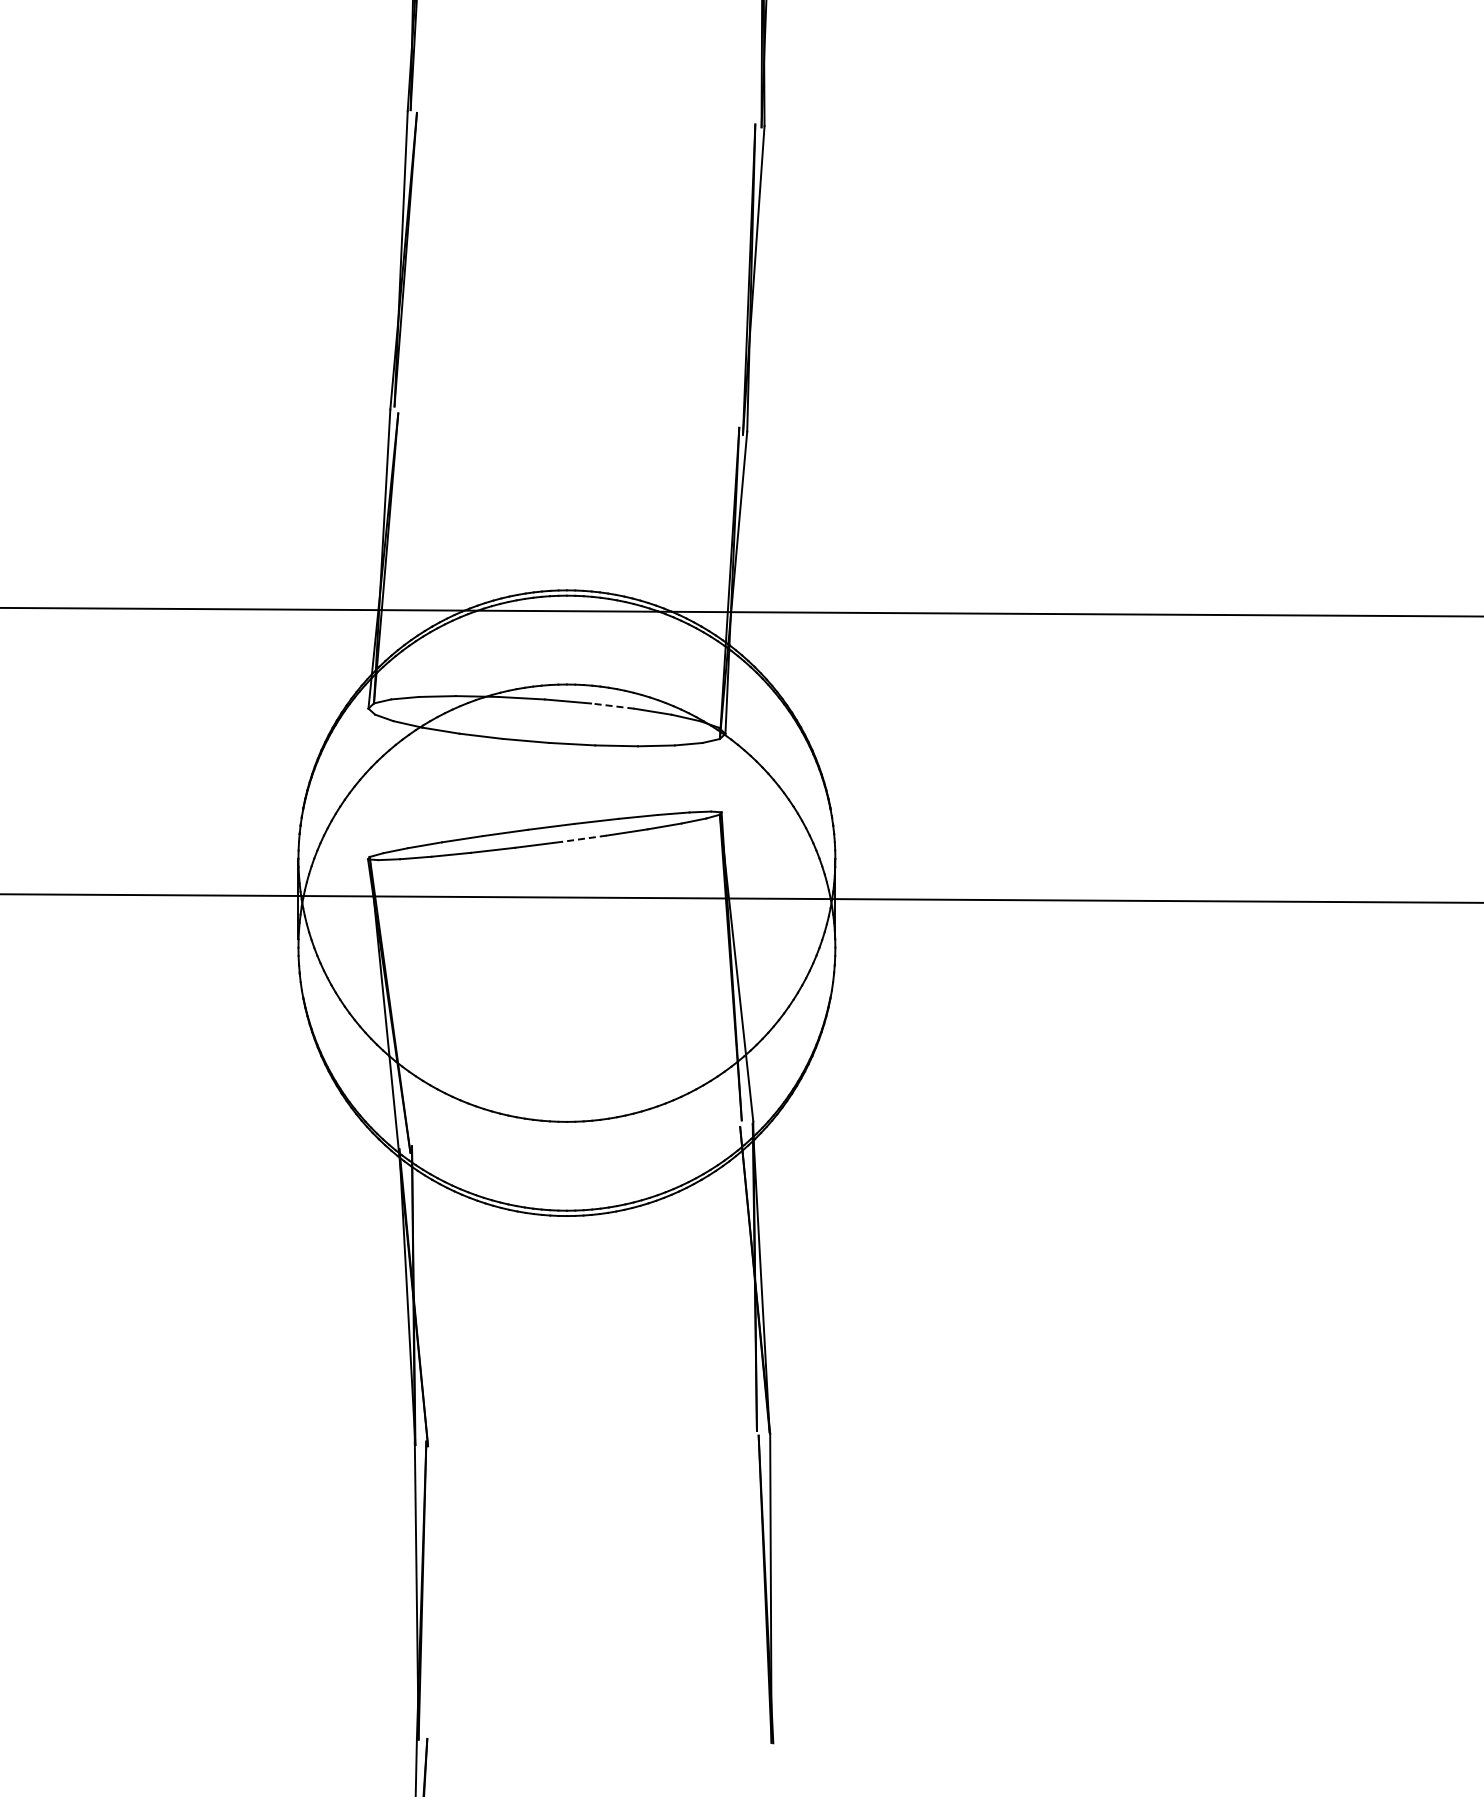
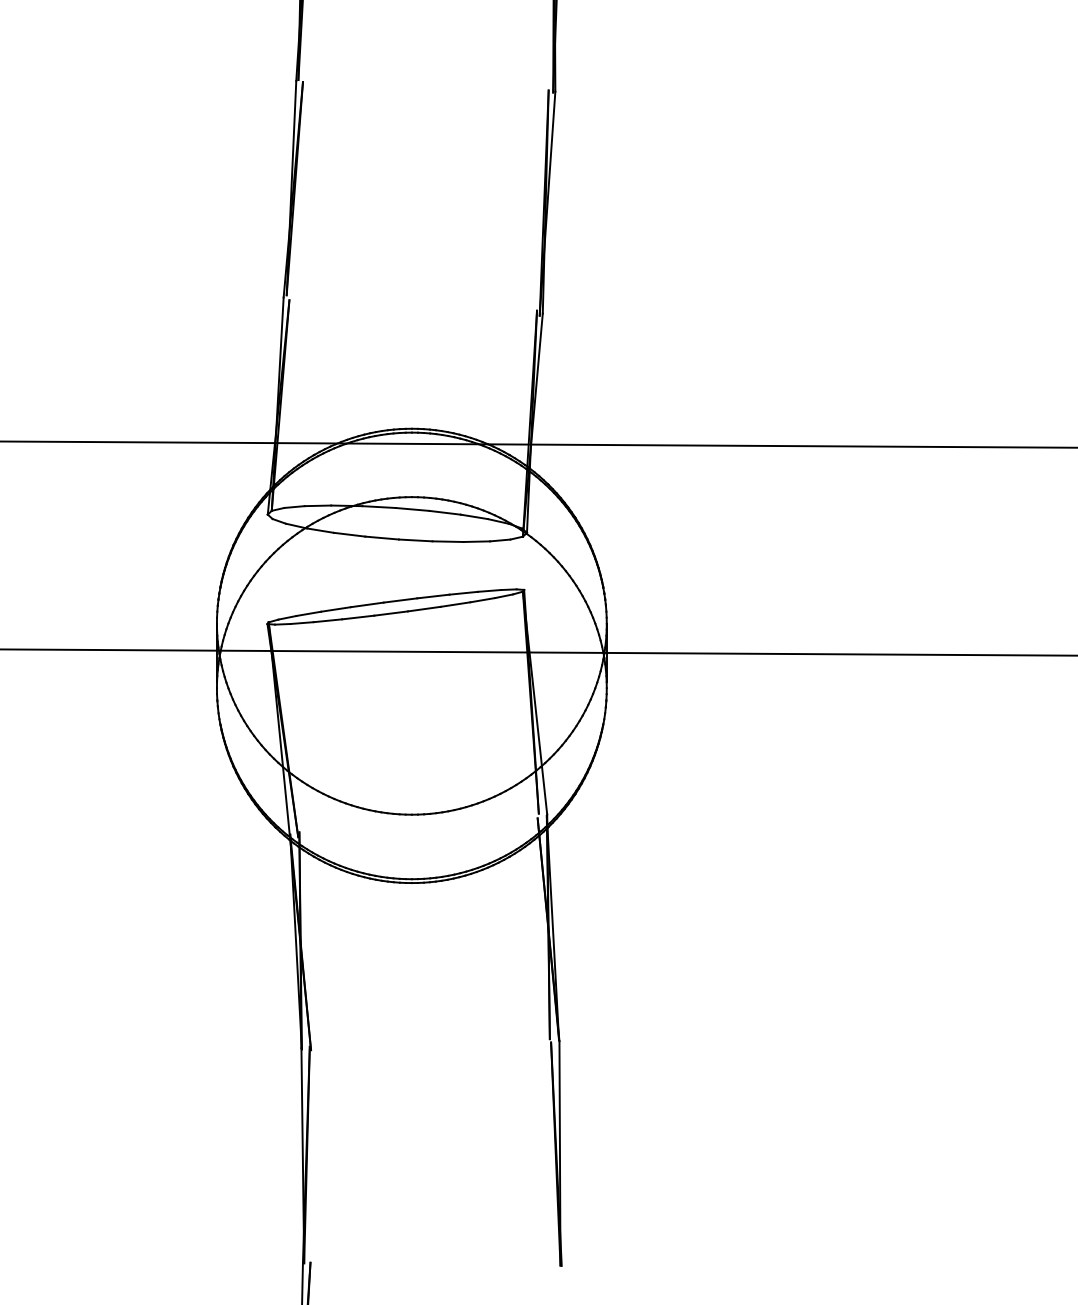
line: (612, 706) -> (444, 513), dashed -> solid
line: (584, 838) -> (424, 608), dashed -> solid

